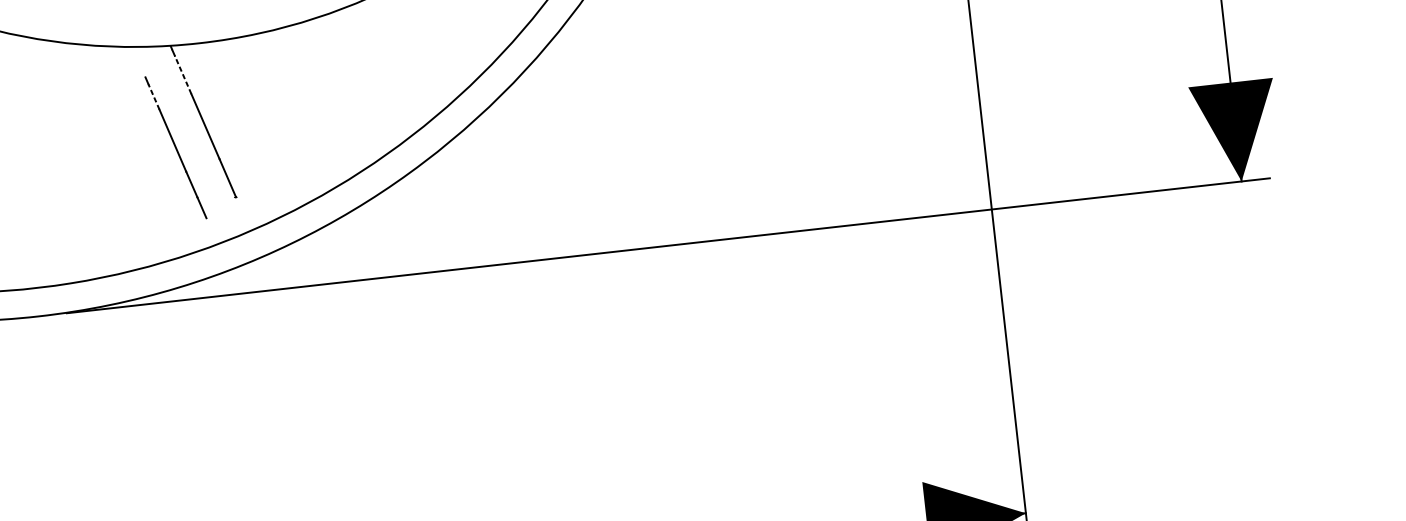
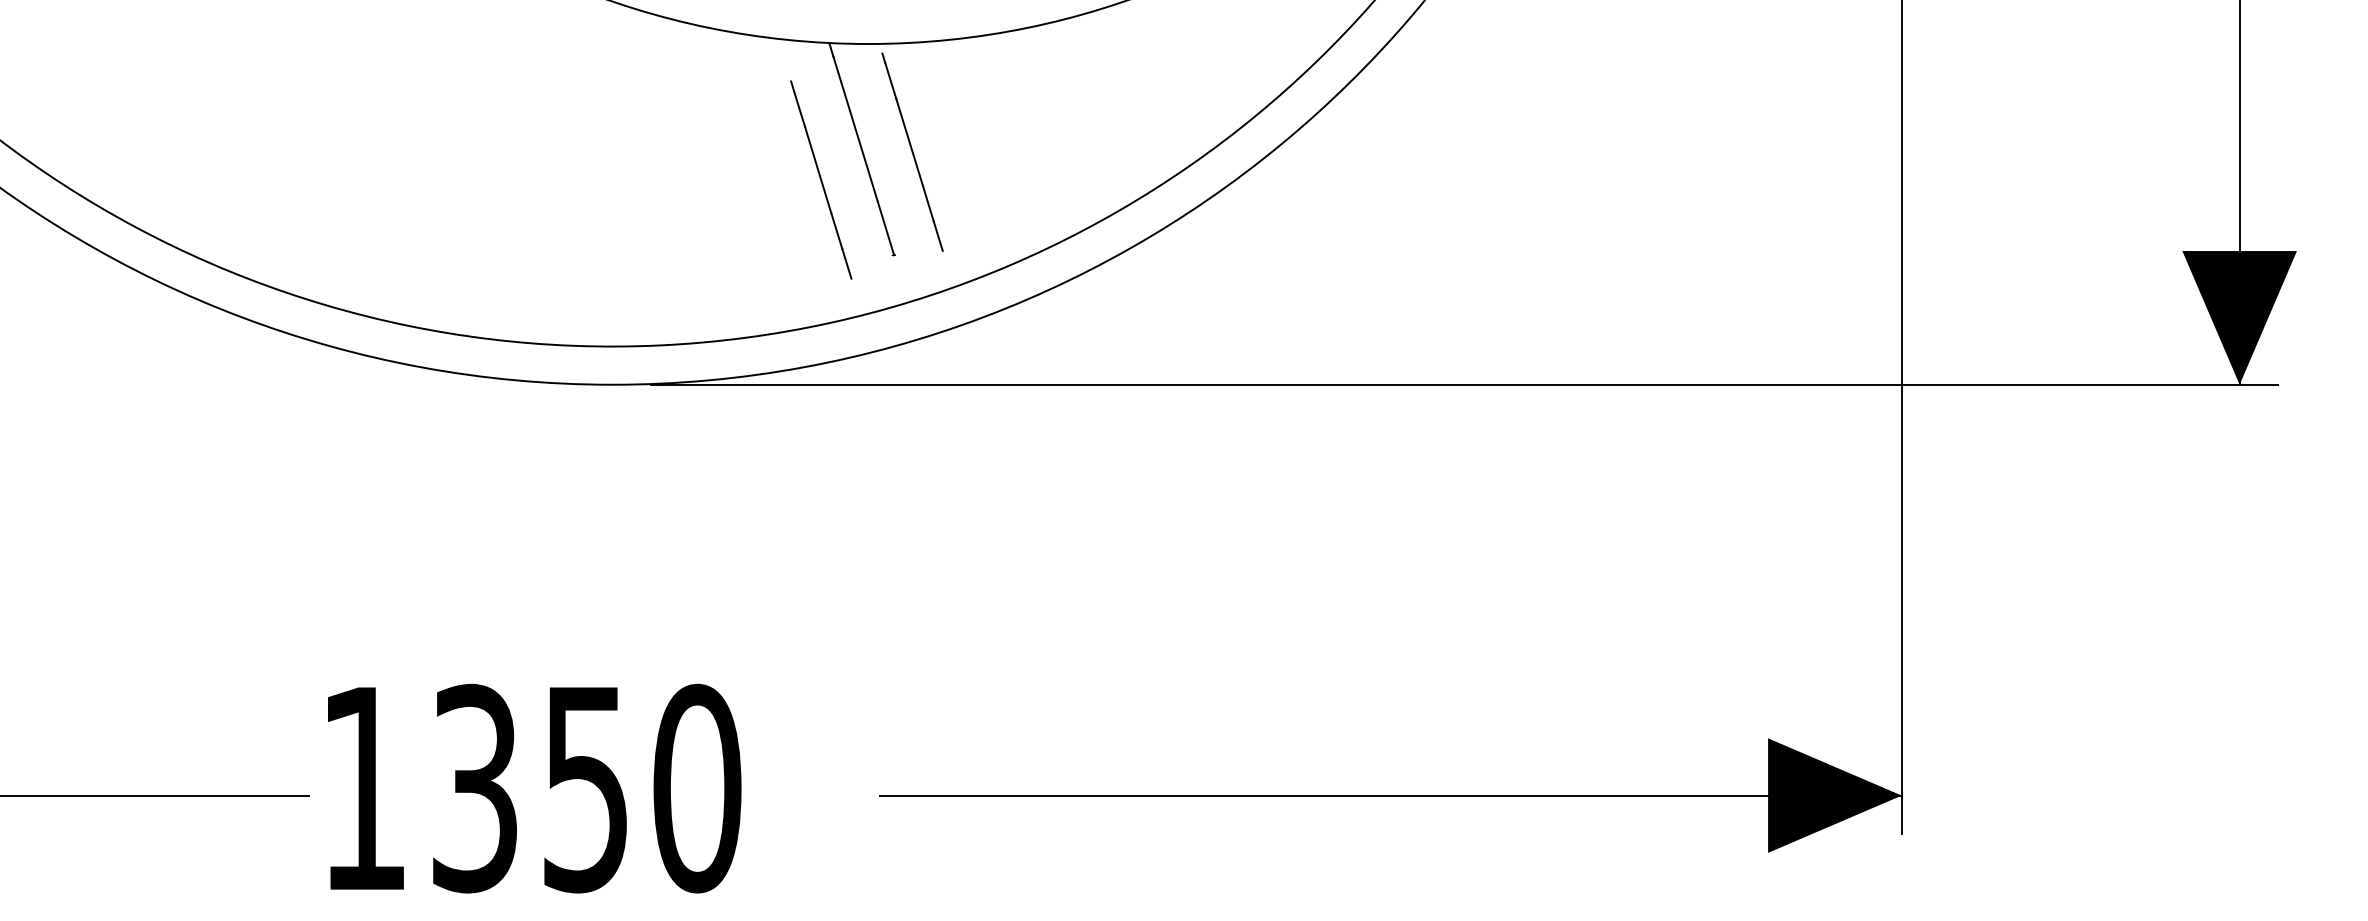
line: (182, 74) -> (841, 83), dashed -> solid
line: (153, 96) -> (799, 108), dashed -> solid
line: (241, 119) -> (912, 151), added

